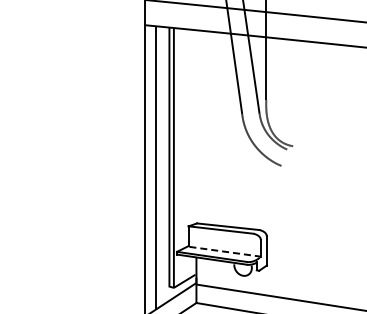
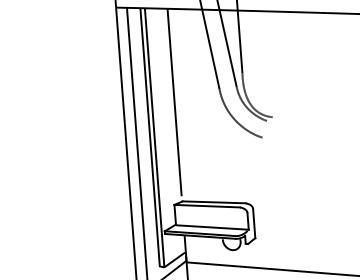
line: (196, 123) -> (174, 101), added
line: (225, 251) -> (213, 227), dashed -> solid

